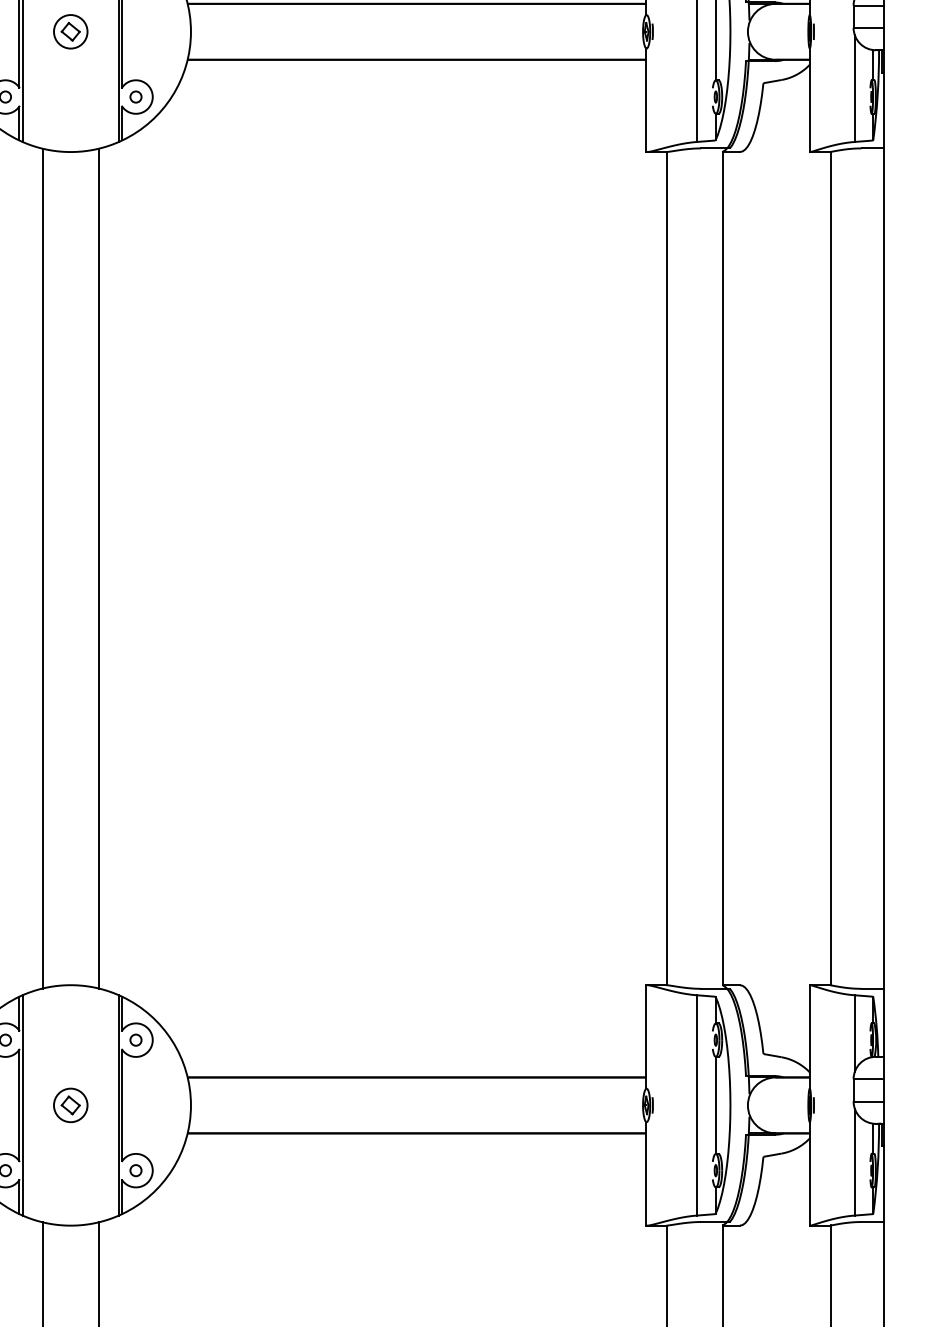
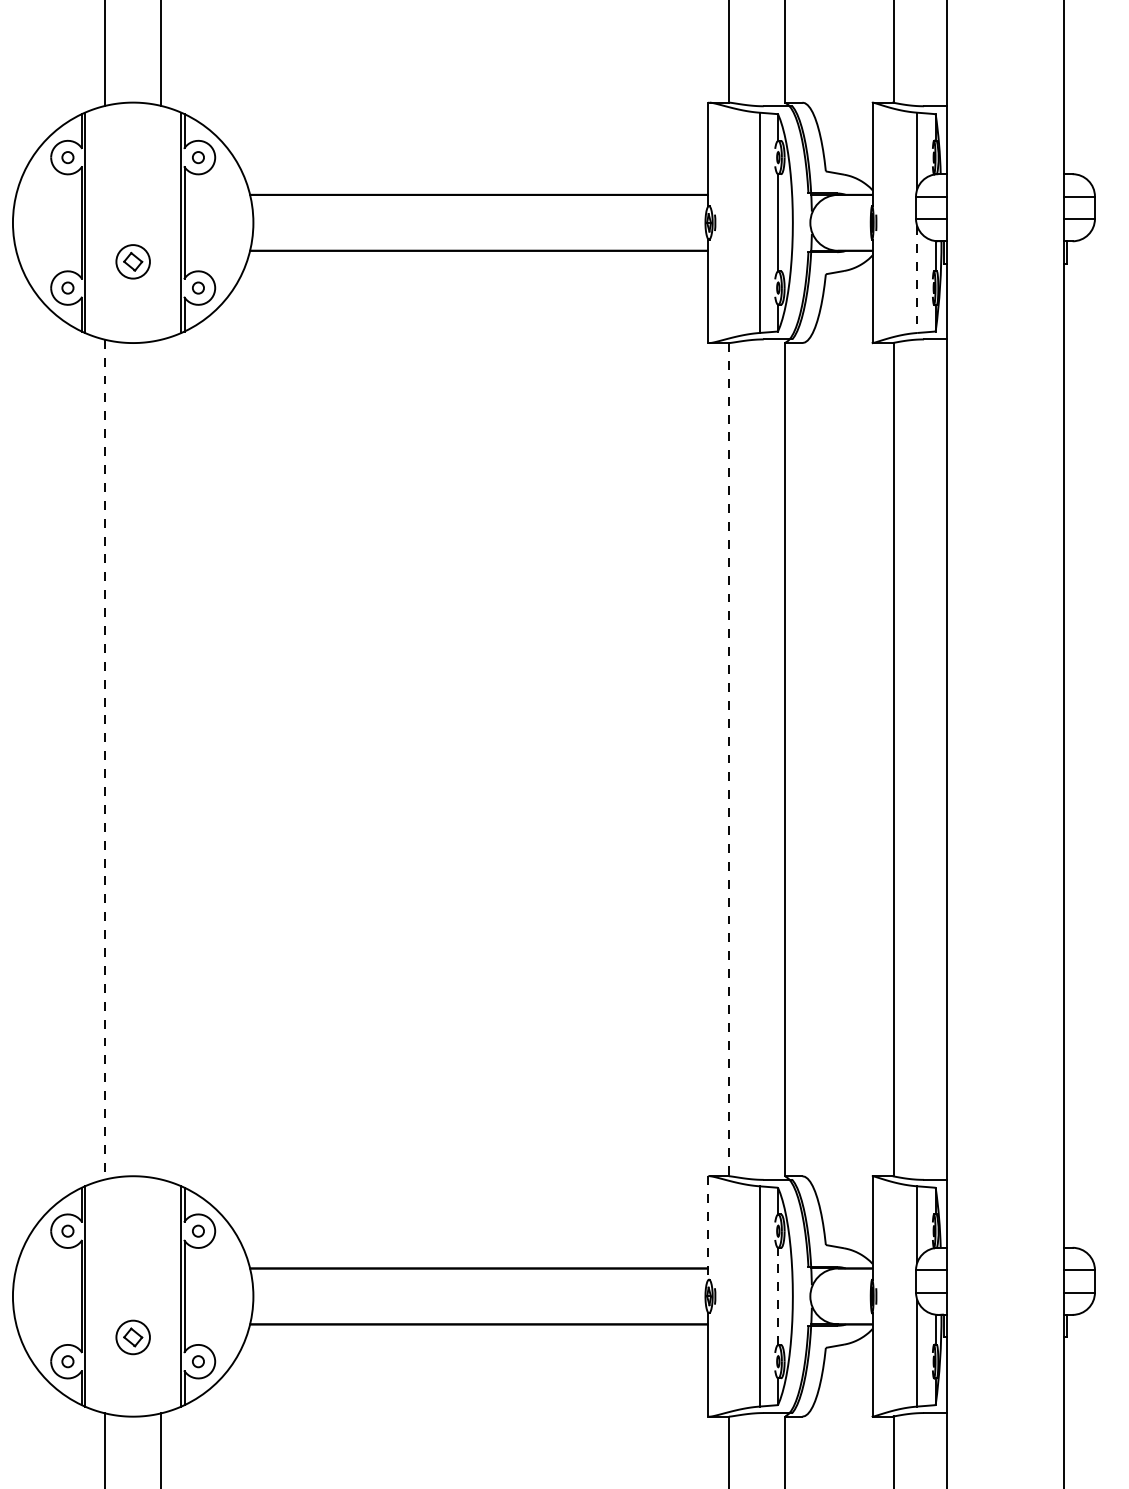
part: (70, 31) -> (132, 261), moved
line: (855, 89) -> (917, 280), solid -> dashed
line: (43, 568) -> (105, 759), solid -> dashed
line: (99, 568) -> (161, 759), removed
line: (667, 568) -> (729, 759), solid -> dashed
line: (646, 1037) -> (708, 1228), solid -> dashed
part: (70, 1105) -> (132, 1337), moved
line: (716, 1105) -> (778, 1296), solid -> dashed

